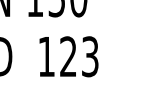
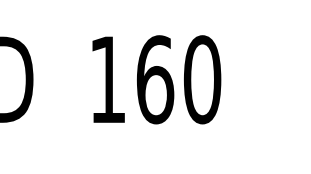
text: (79, 56) -> (179, 79), 123 -> 160

